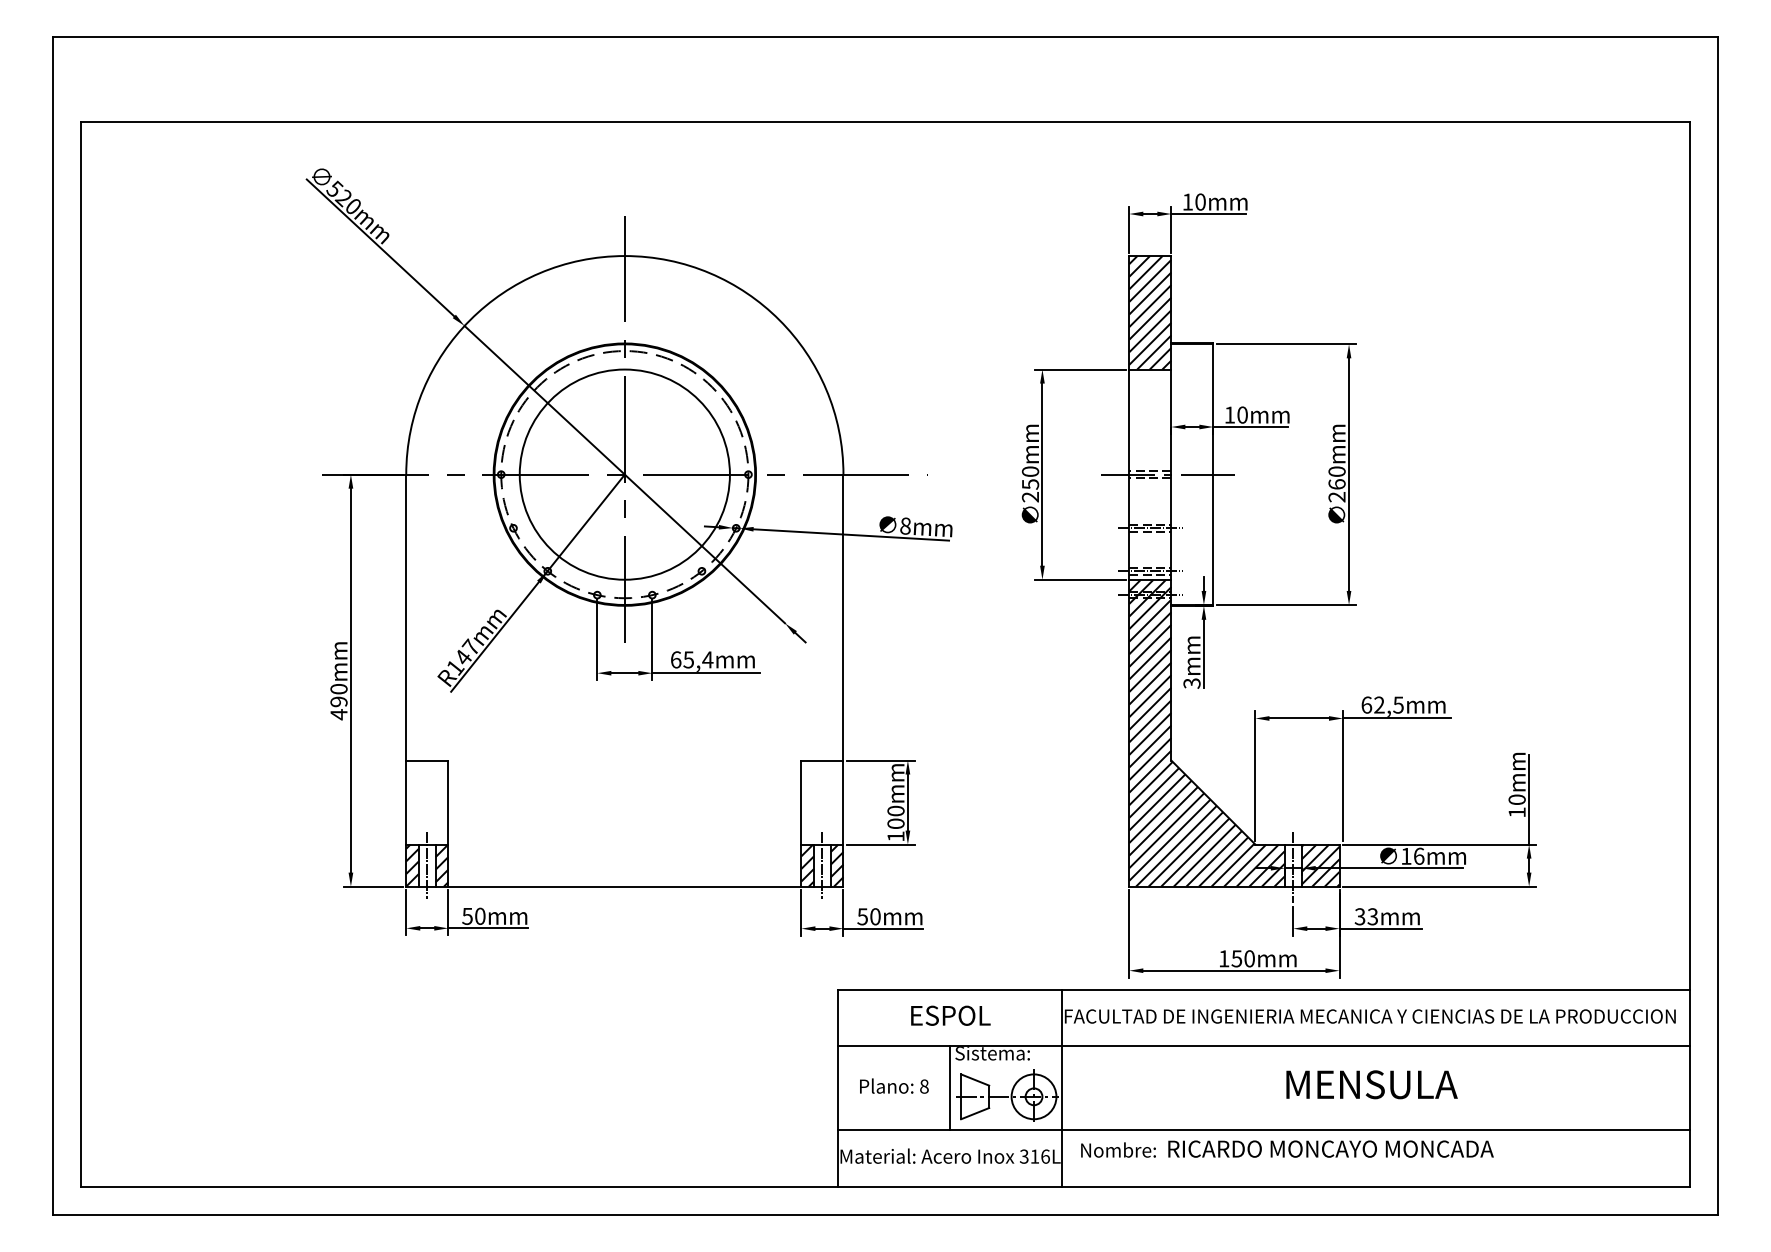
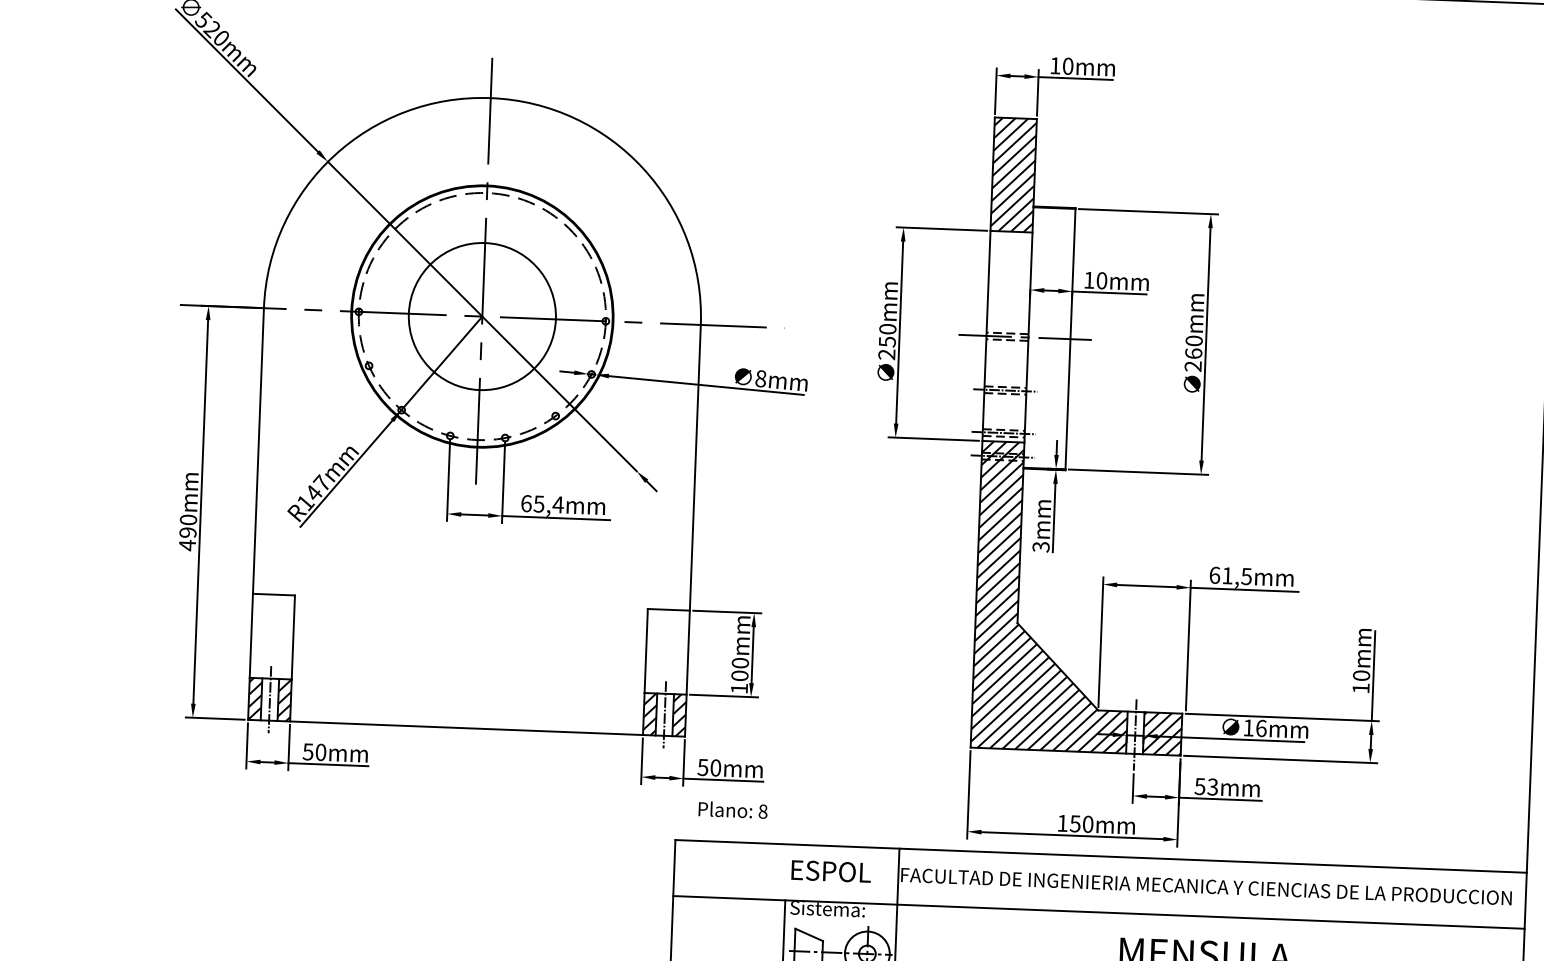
circle: (624, 474) -> (482, 316), size x0.7
text: (1379, 704) -> (1227, 575), 62,5mm -> 61,5mm
text: (1360, 916) -> (1200, 786), 33mm -> 53mm
text: (950, 1015) -> (830, 871), moved
text: (894, 1085) -> (733, 809), moved

